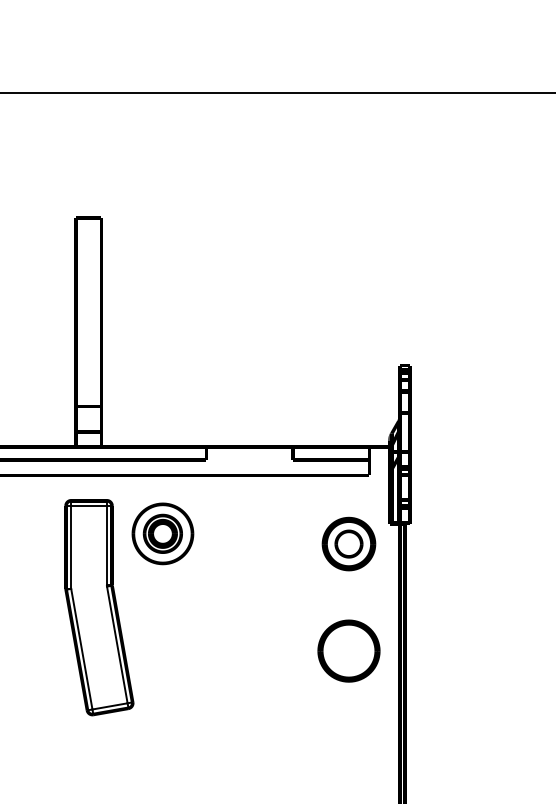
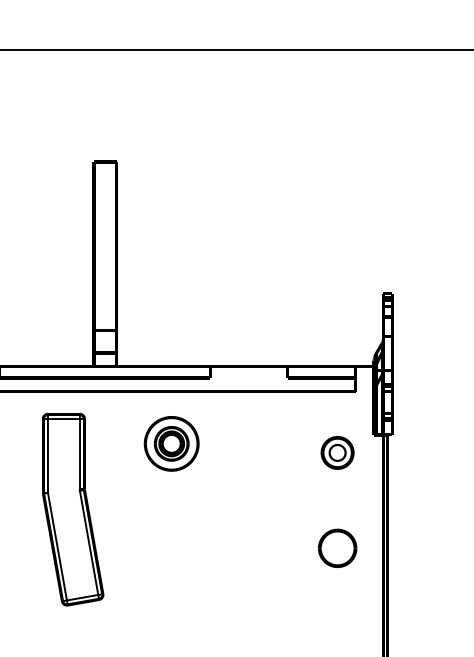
part: (348, 543) -> (337, 452), size x0.7
part: (99, 607) -> (73, 509), moved
part: (348, 650) -> (337, 547), size x0.7

